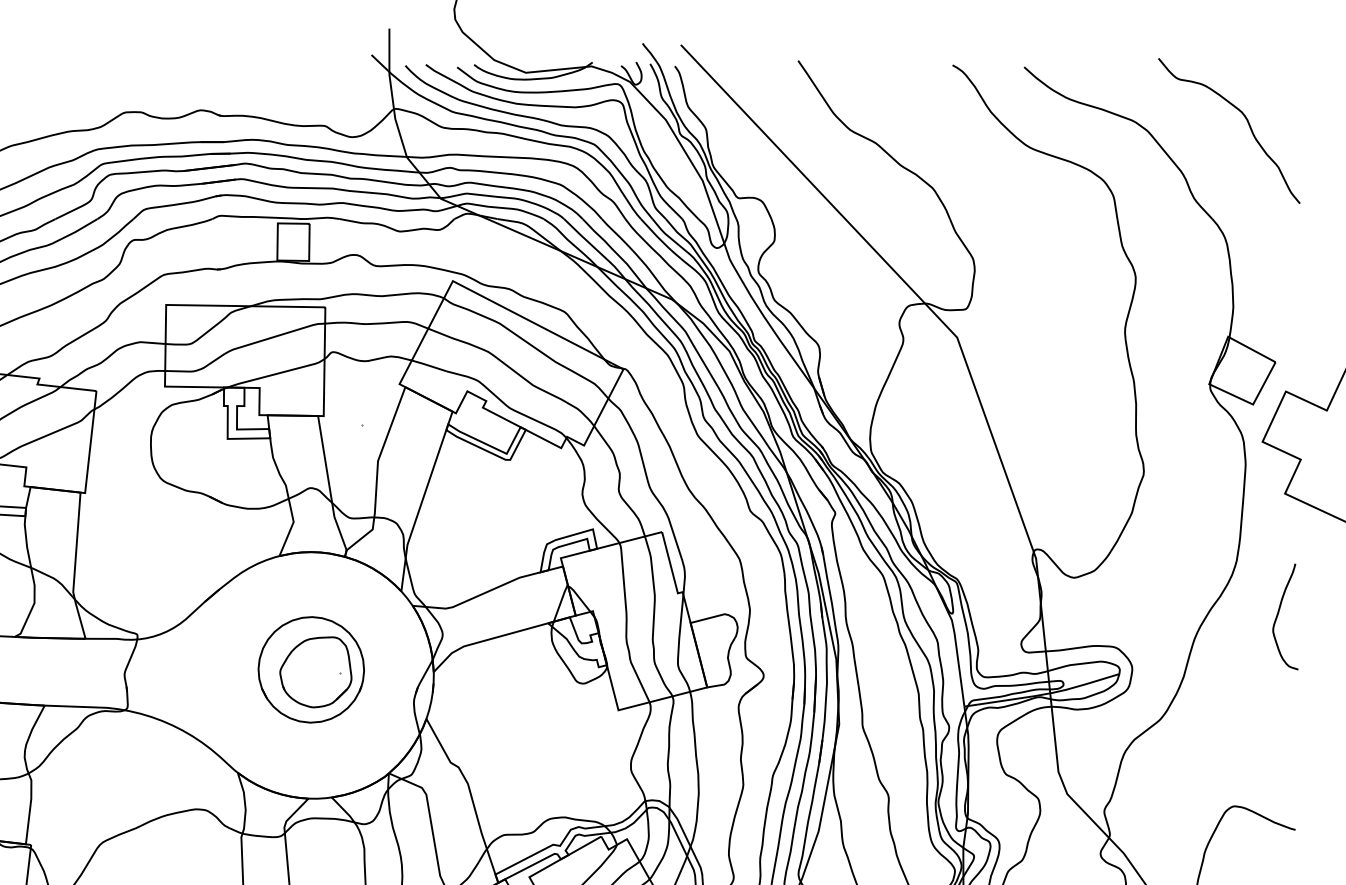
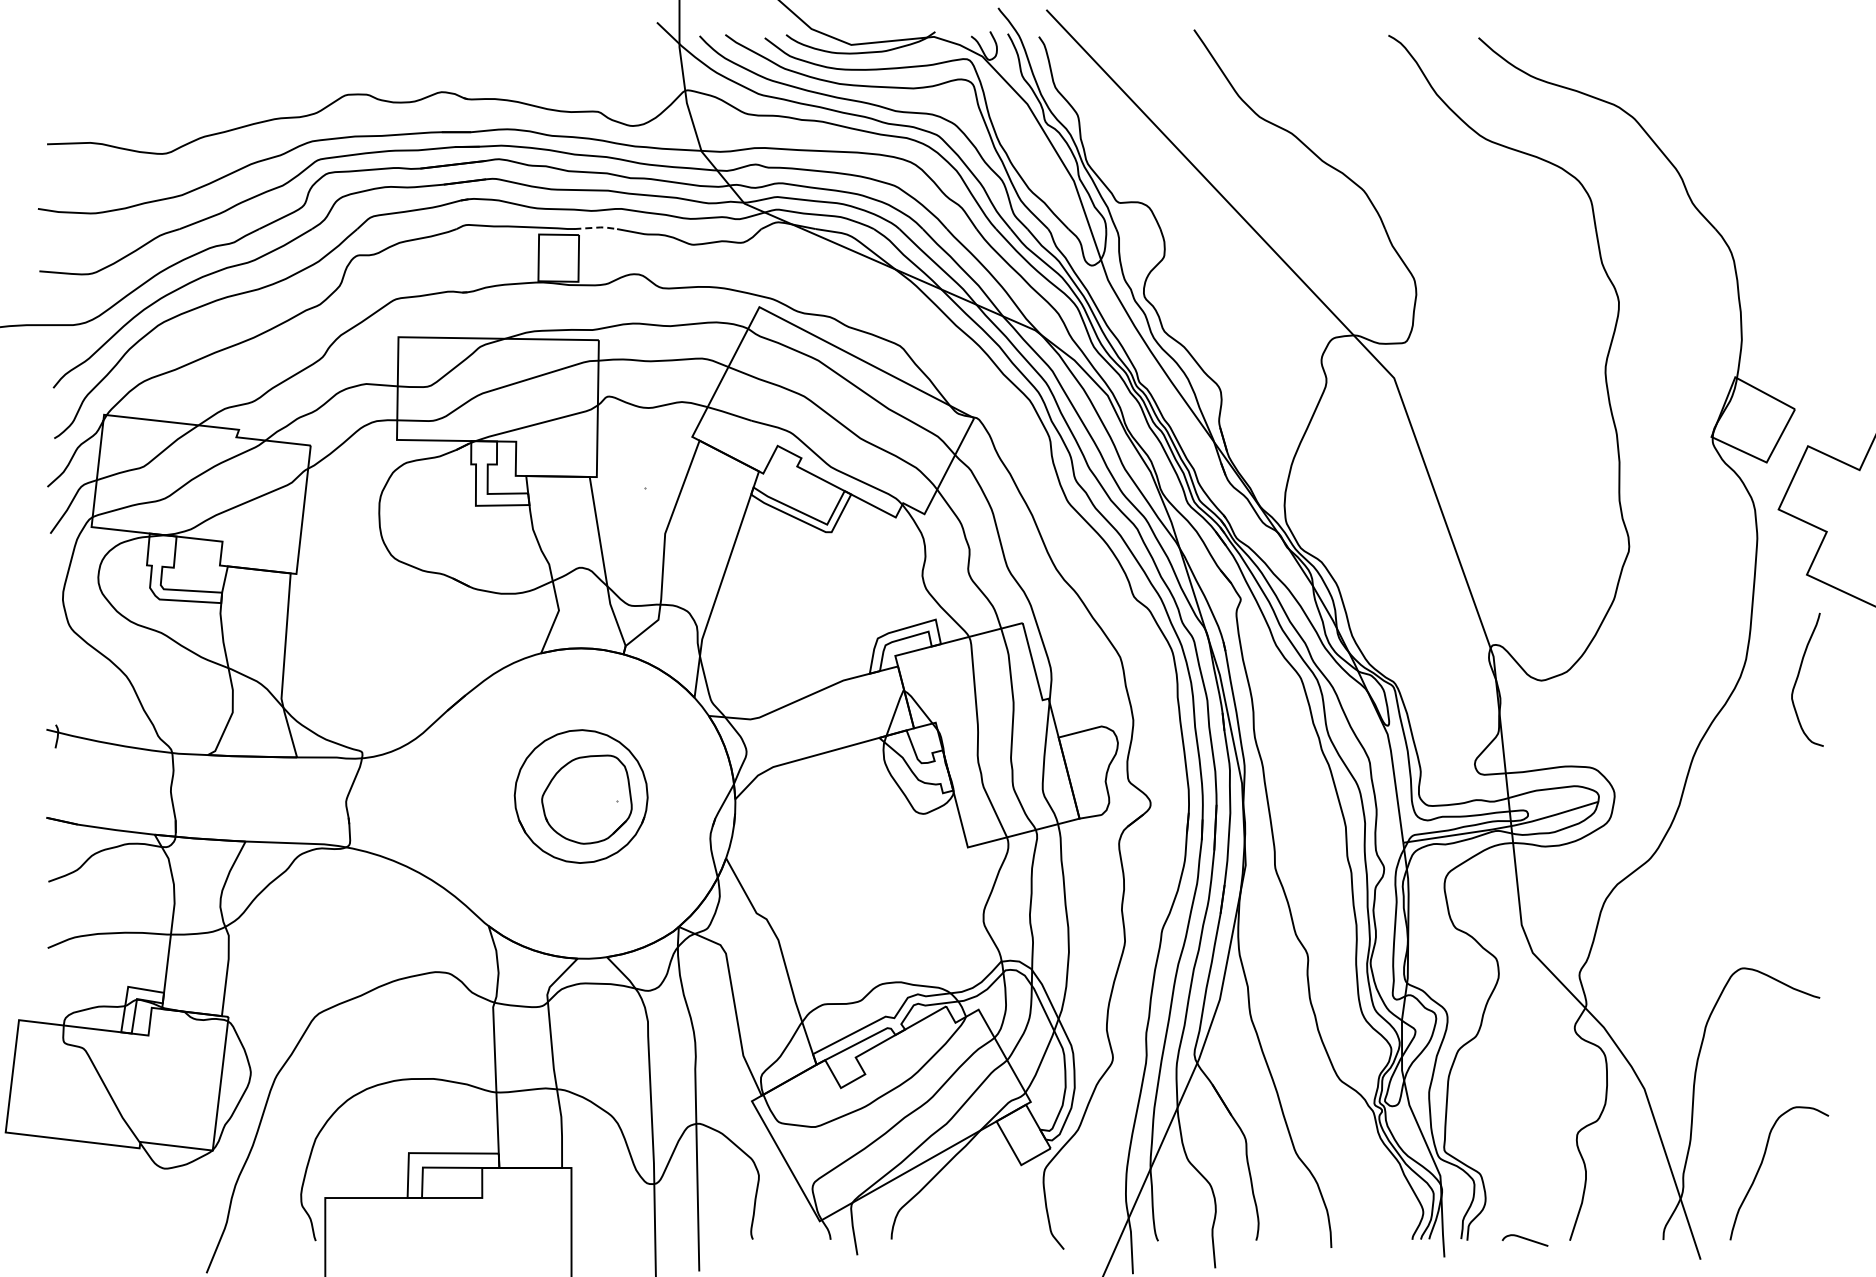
curve: (1247, 122) -> (1759, 107), removed
line: (323, 217) -> (596, 227), solid -> dashed
curve: (1279, 613) -> (1799, 675), moved

